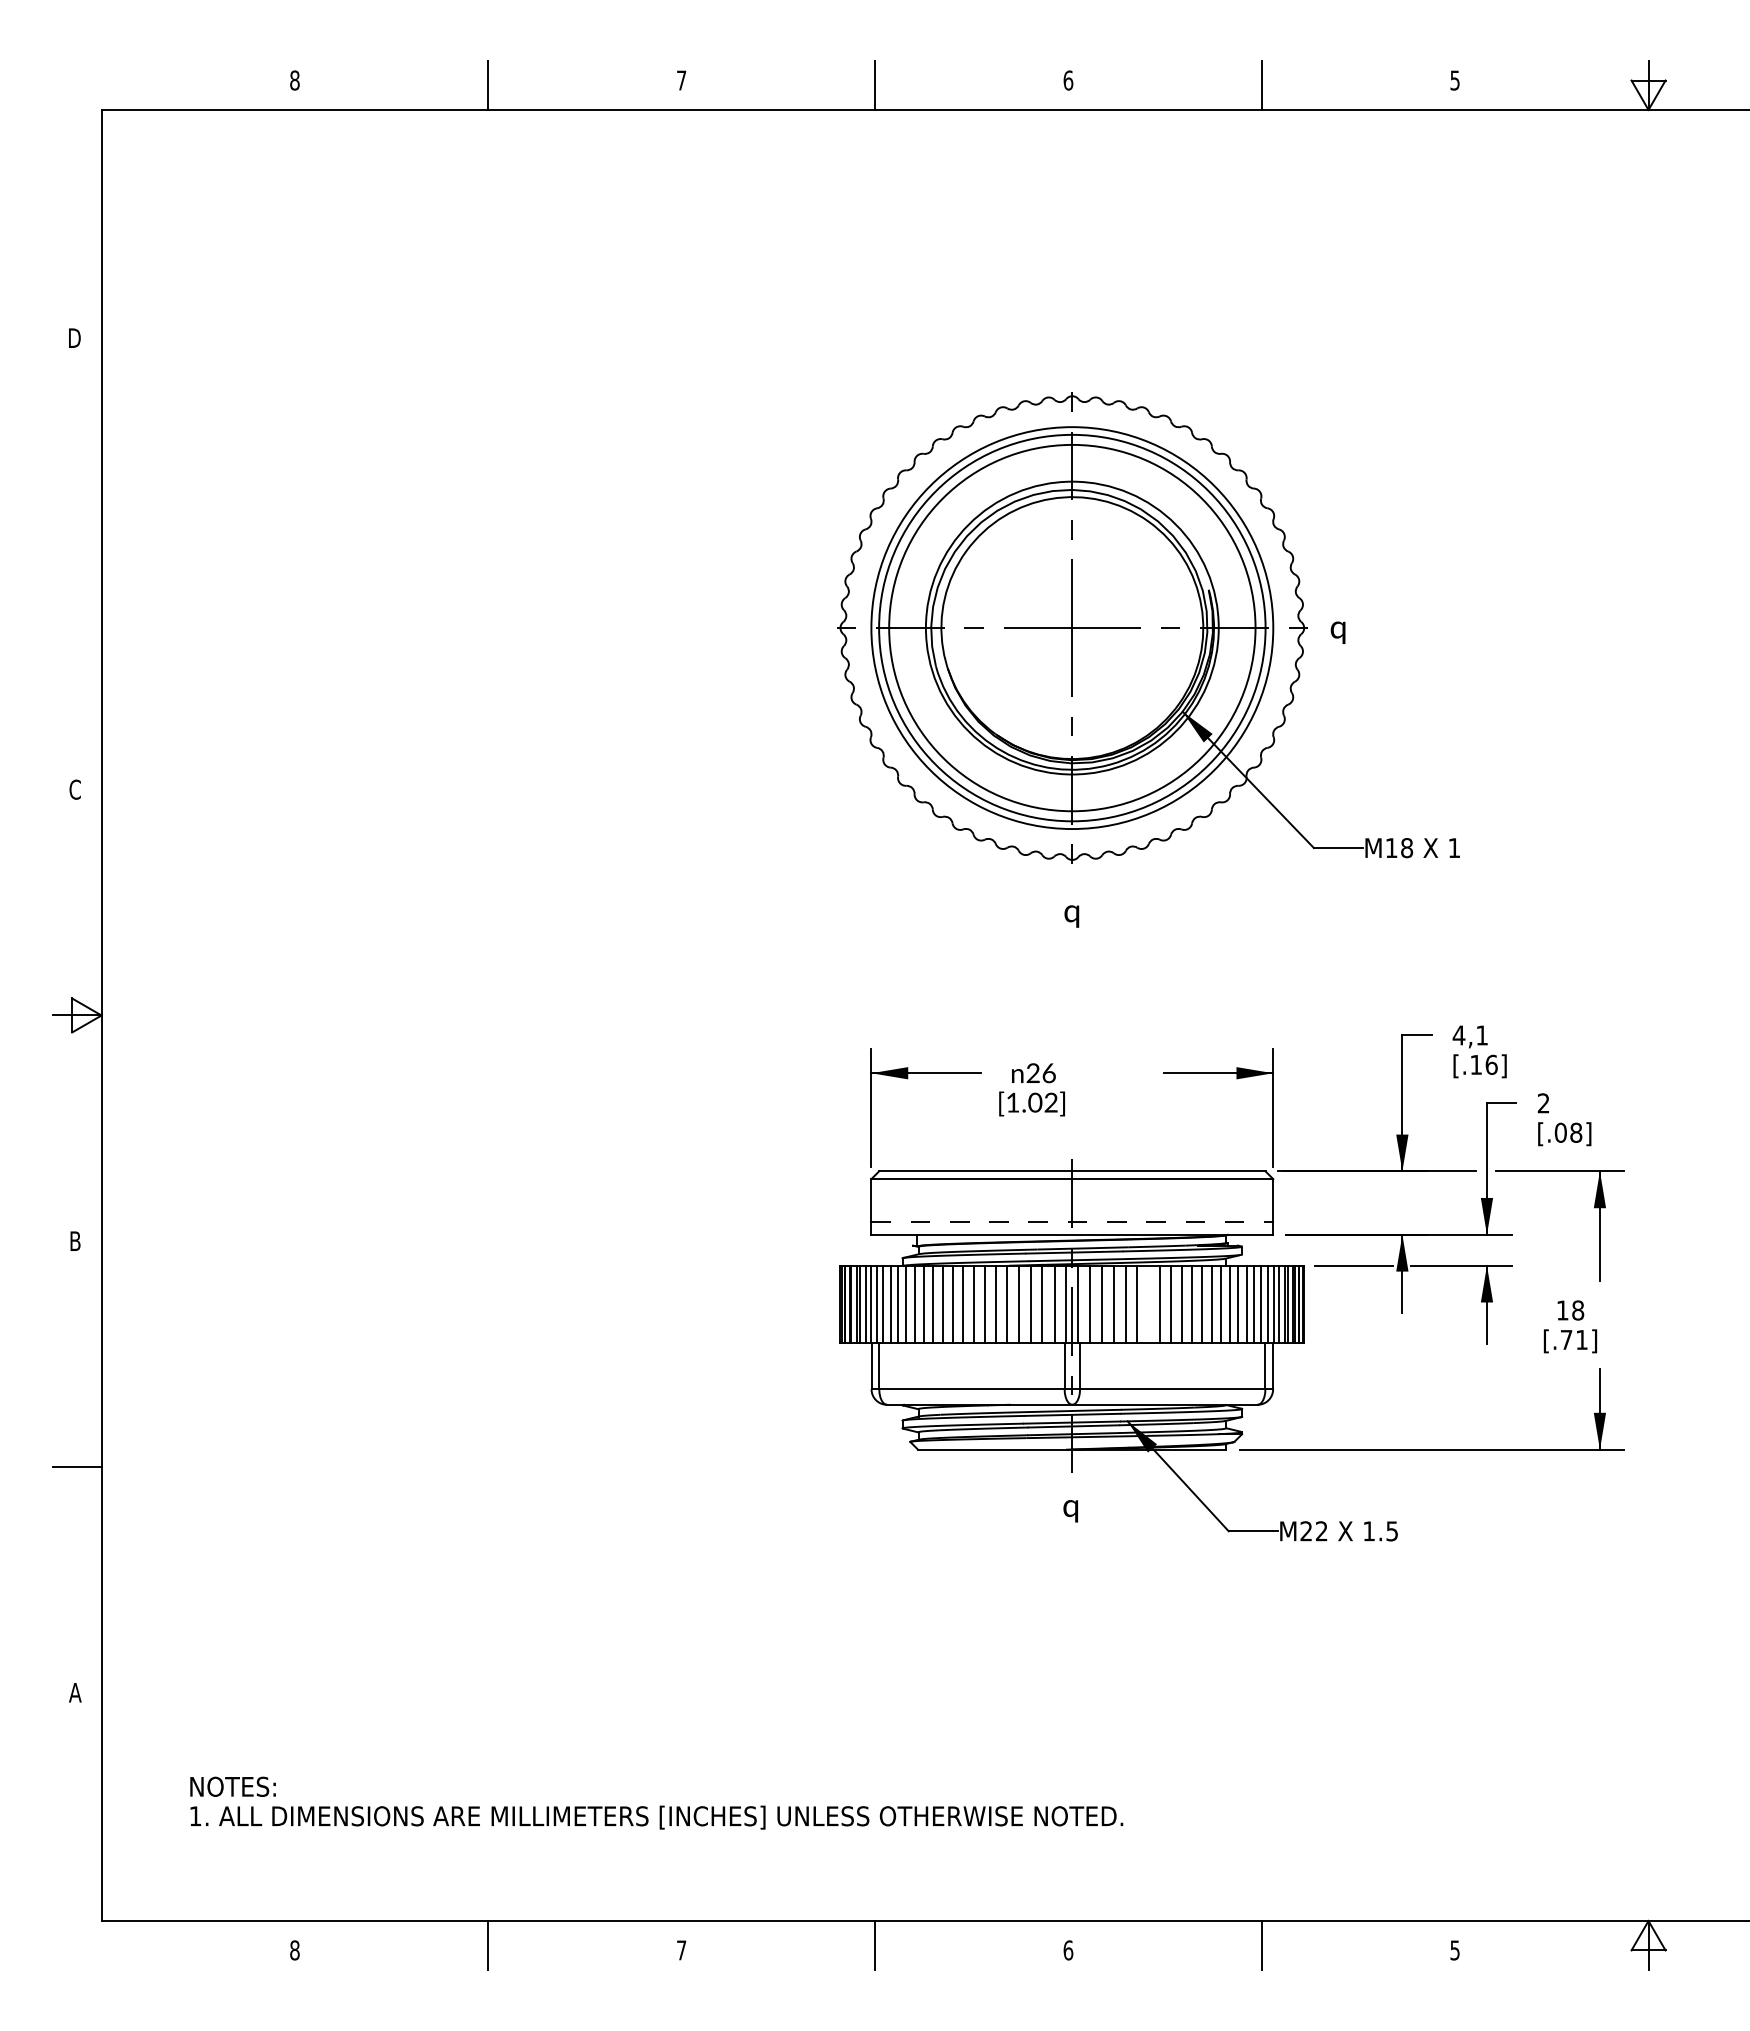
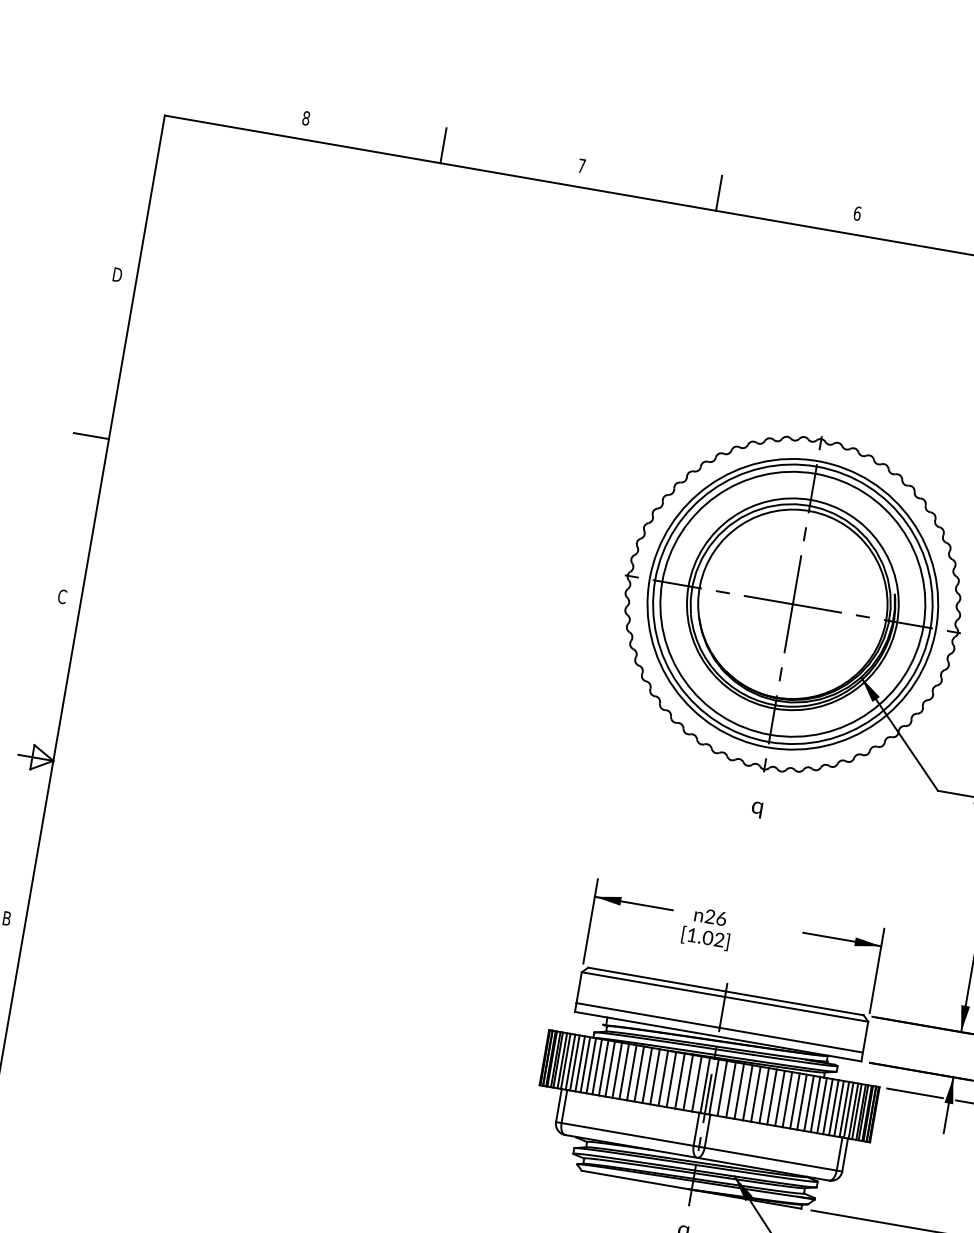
line: (76, 563) -> (91, 435), added
line: (1072, 1222) -> (719, 1027), dashed -> solid
line: (1148, 1303) -> (764, 1095), added

